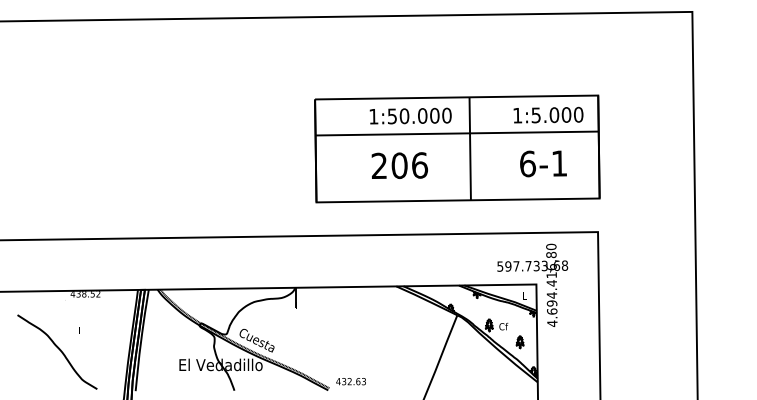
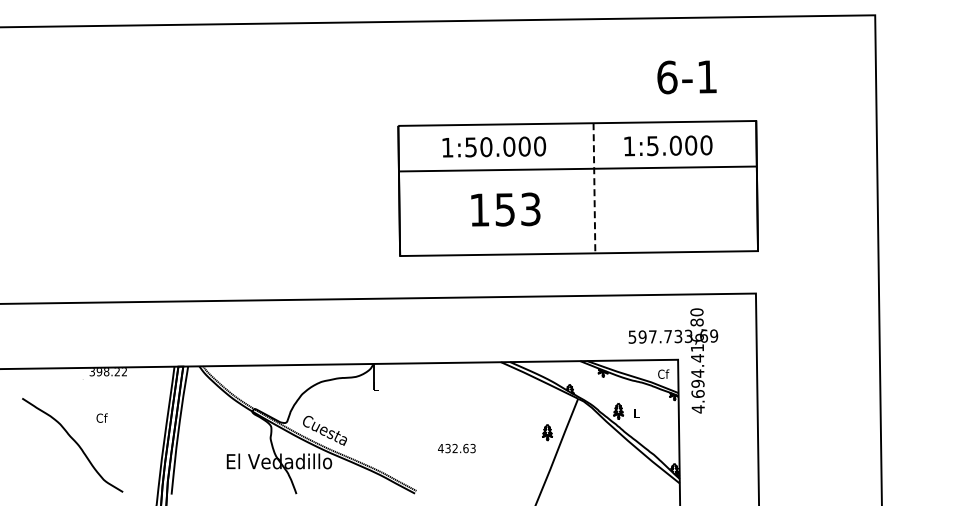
text: (548, 114) -> (668, 145), moved
text: (410, 115) -> (494, 146), moved
line: (470, 148) -> (594, 188), solid -> dashed
text: (543, 164) -> (686, 77), moved
text: (399, 165) -> (505, 209), 206 -> 153
text: (565, 265) -> (714, 335), 597.733,68 -> 597.733,69
text: (82, 294) -> (104, 372), 438.52 -> 398.22
text: (524, 295) -> (663, 373), L -> Cf
text: (503, 326) -> (636, 412), Cf -> L
text: (80, 330) -> (101, 417), L -> Cf
part: (520, 342) -> (547, 432), moved
text: (350, 381) -> (456, 448), moved

